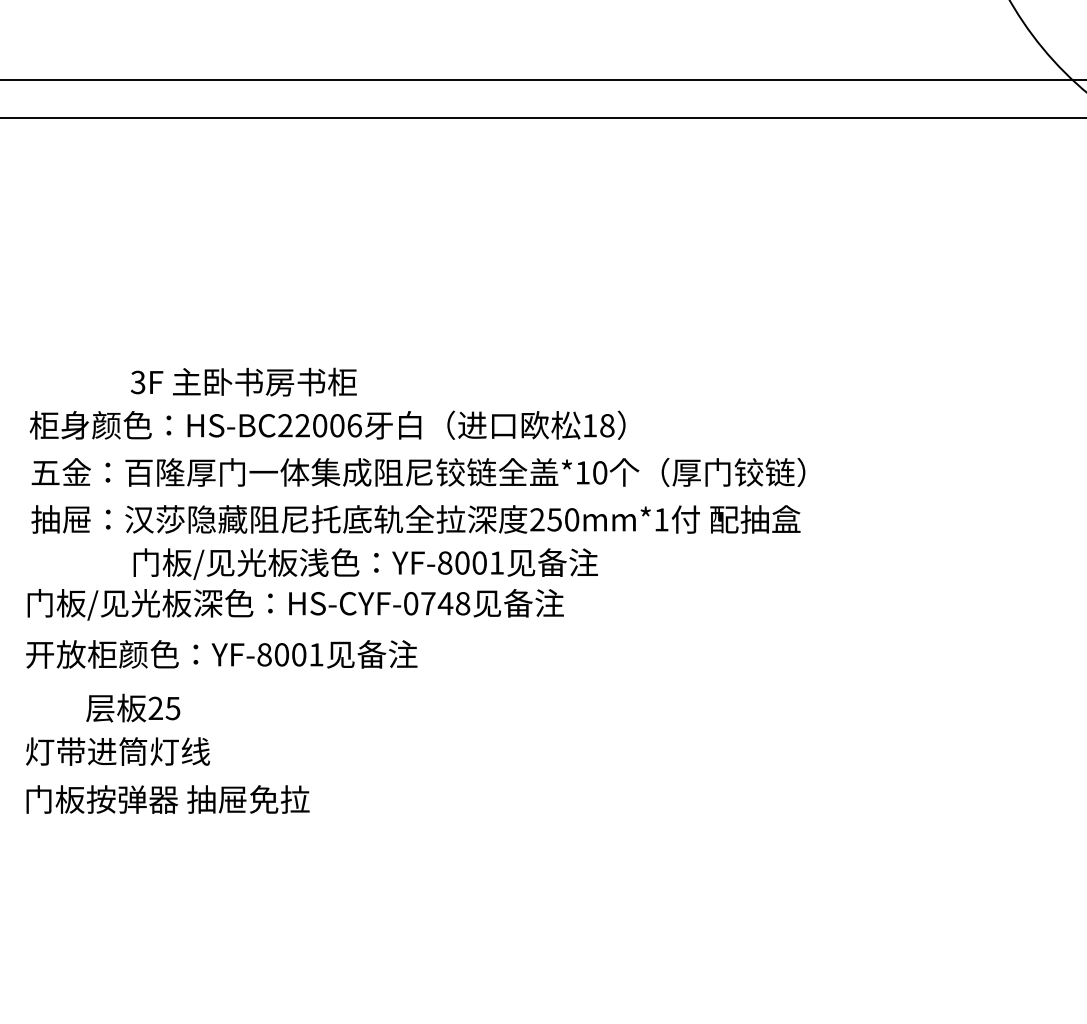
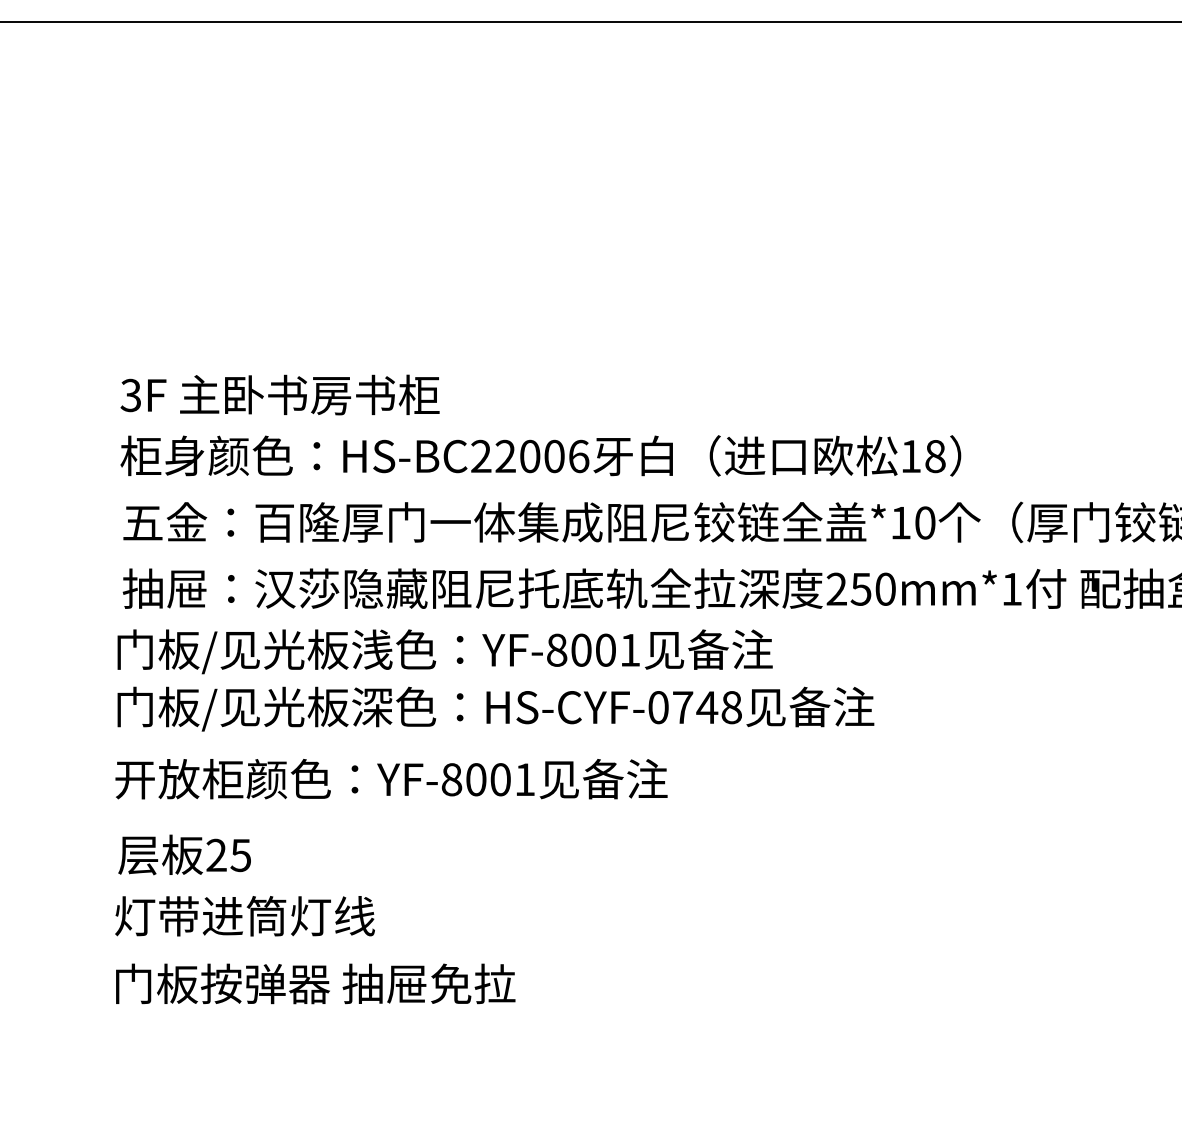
text: (243, 381) -> (279, 394), moved
text: (365, 563) -> (444, 650), moved
text: (133, 707) -> (185, 854), moved

